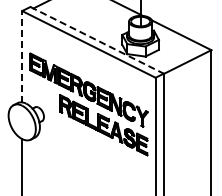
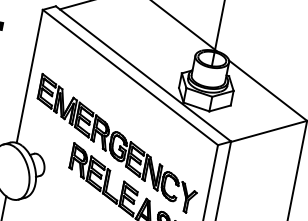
line: (97, 40) -> (144, 74), dashed -> solid
line: (22, 56) -> (30, 76), dashed -> solid

